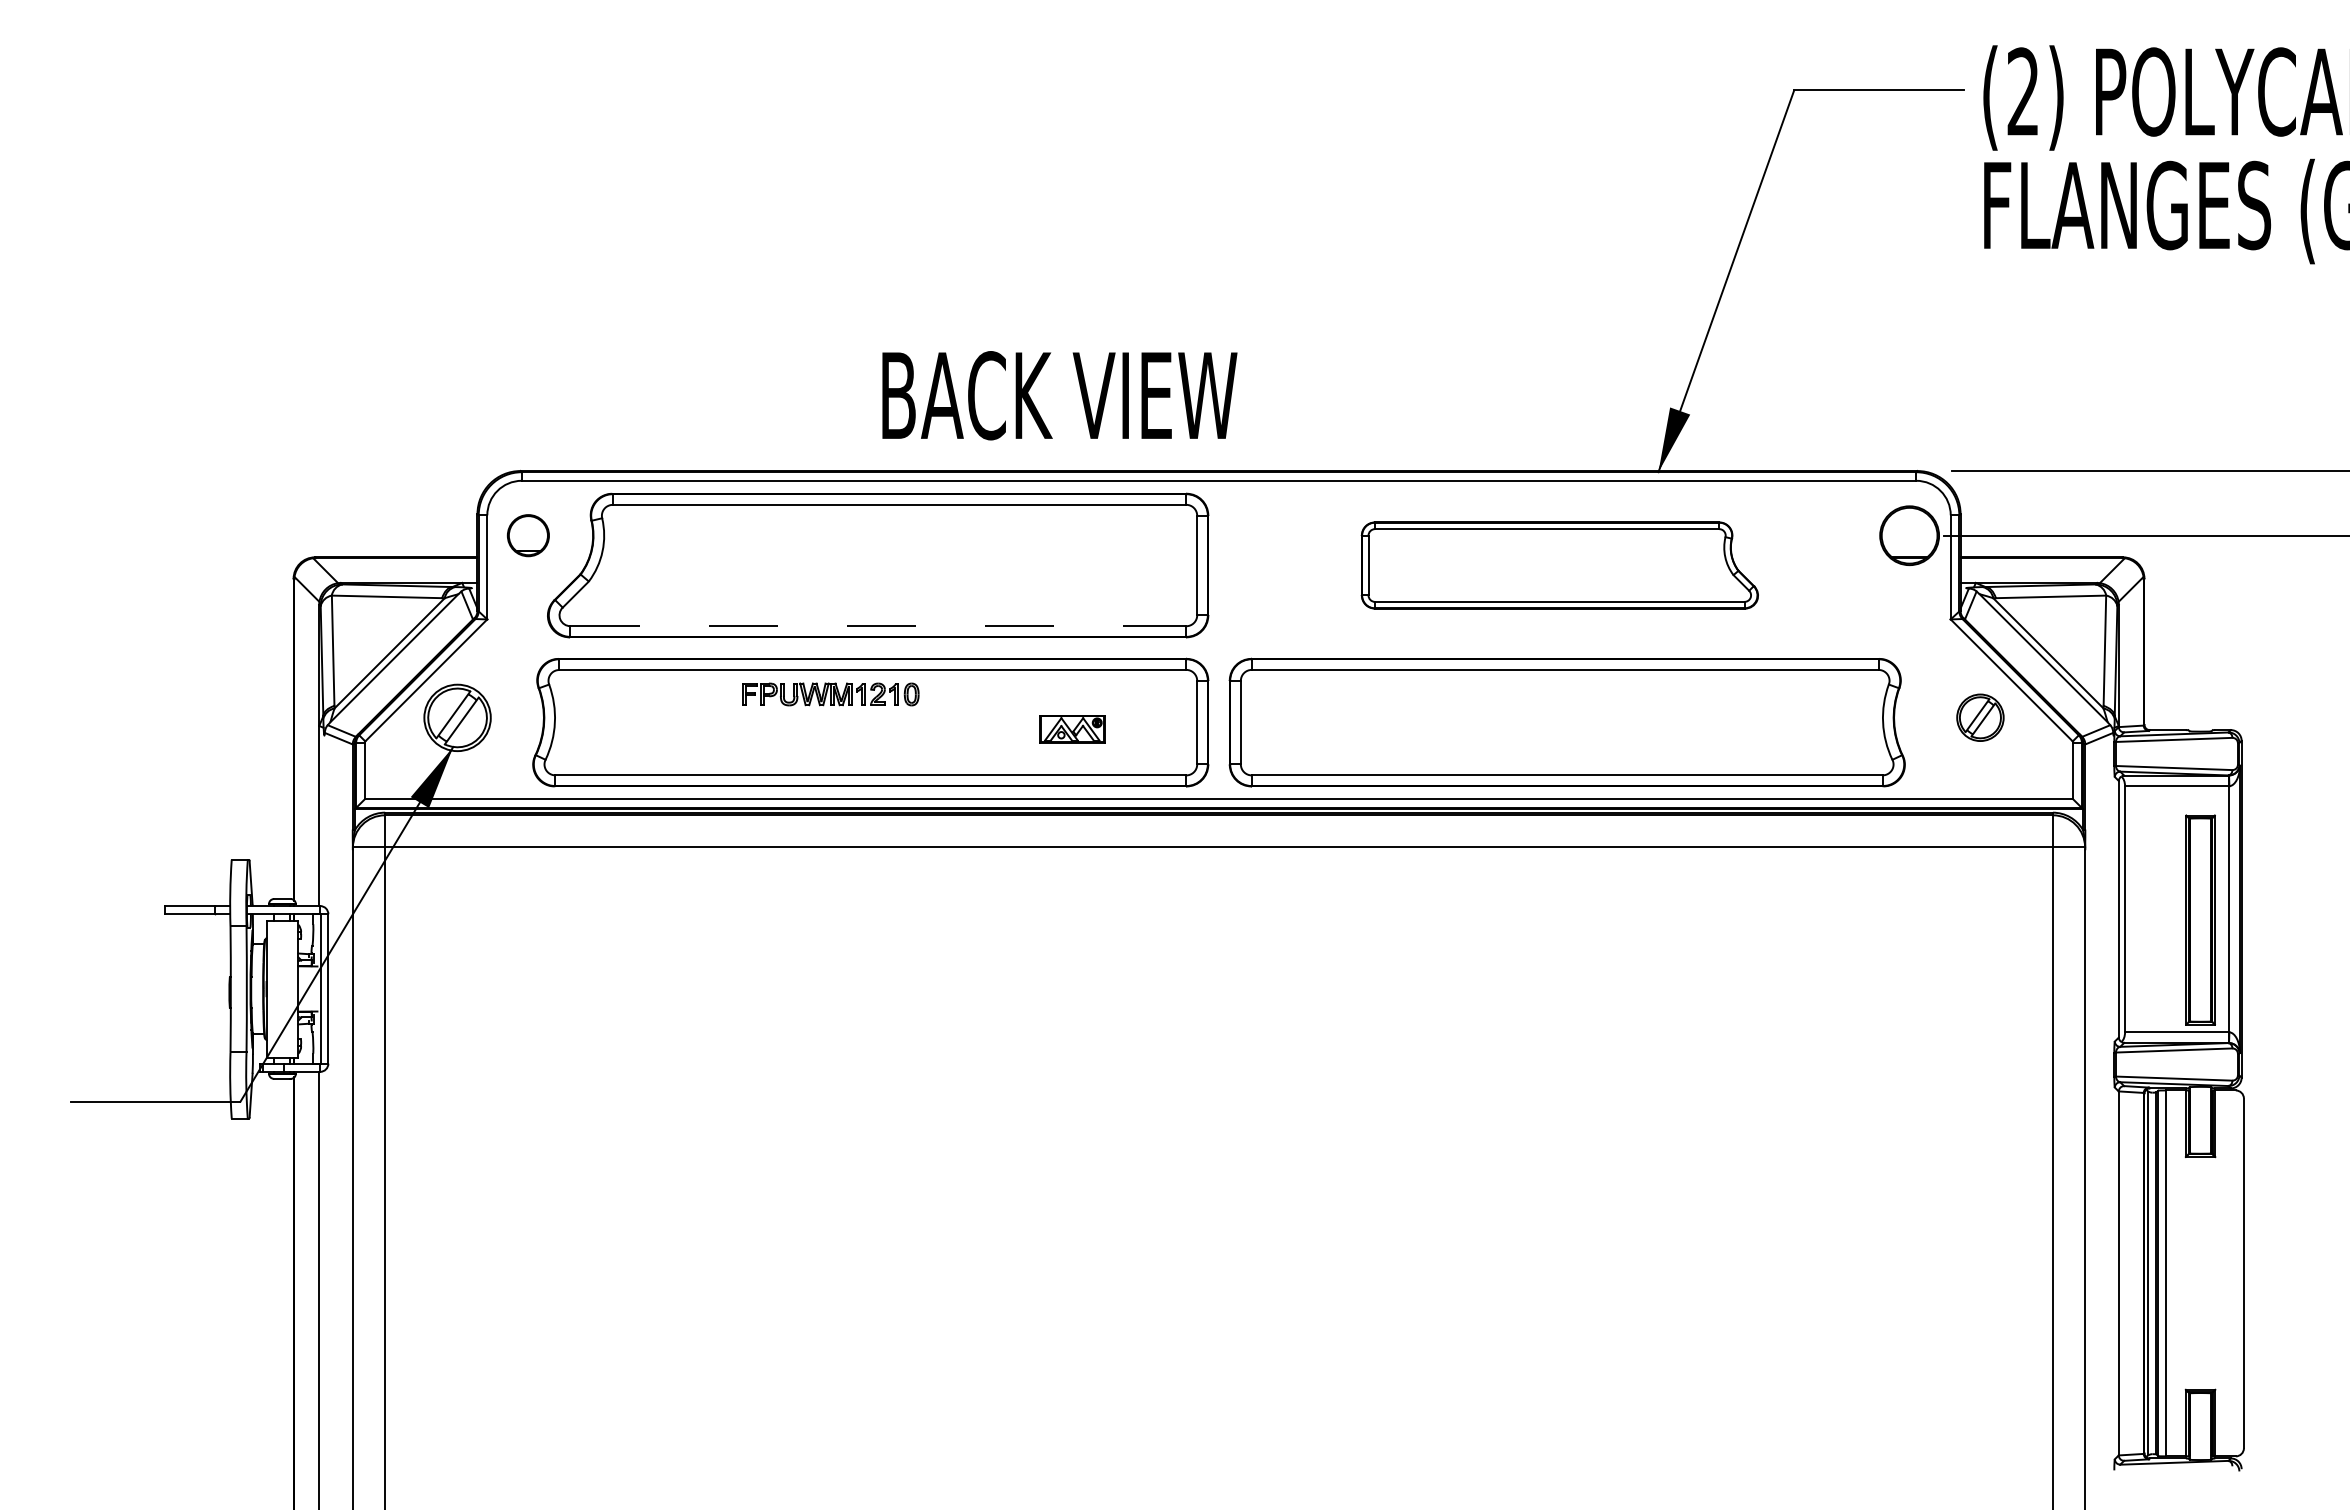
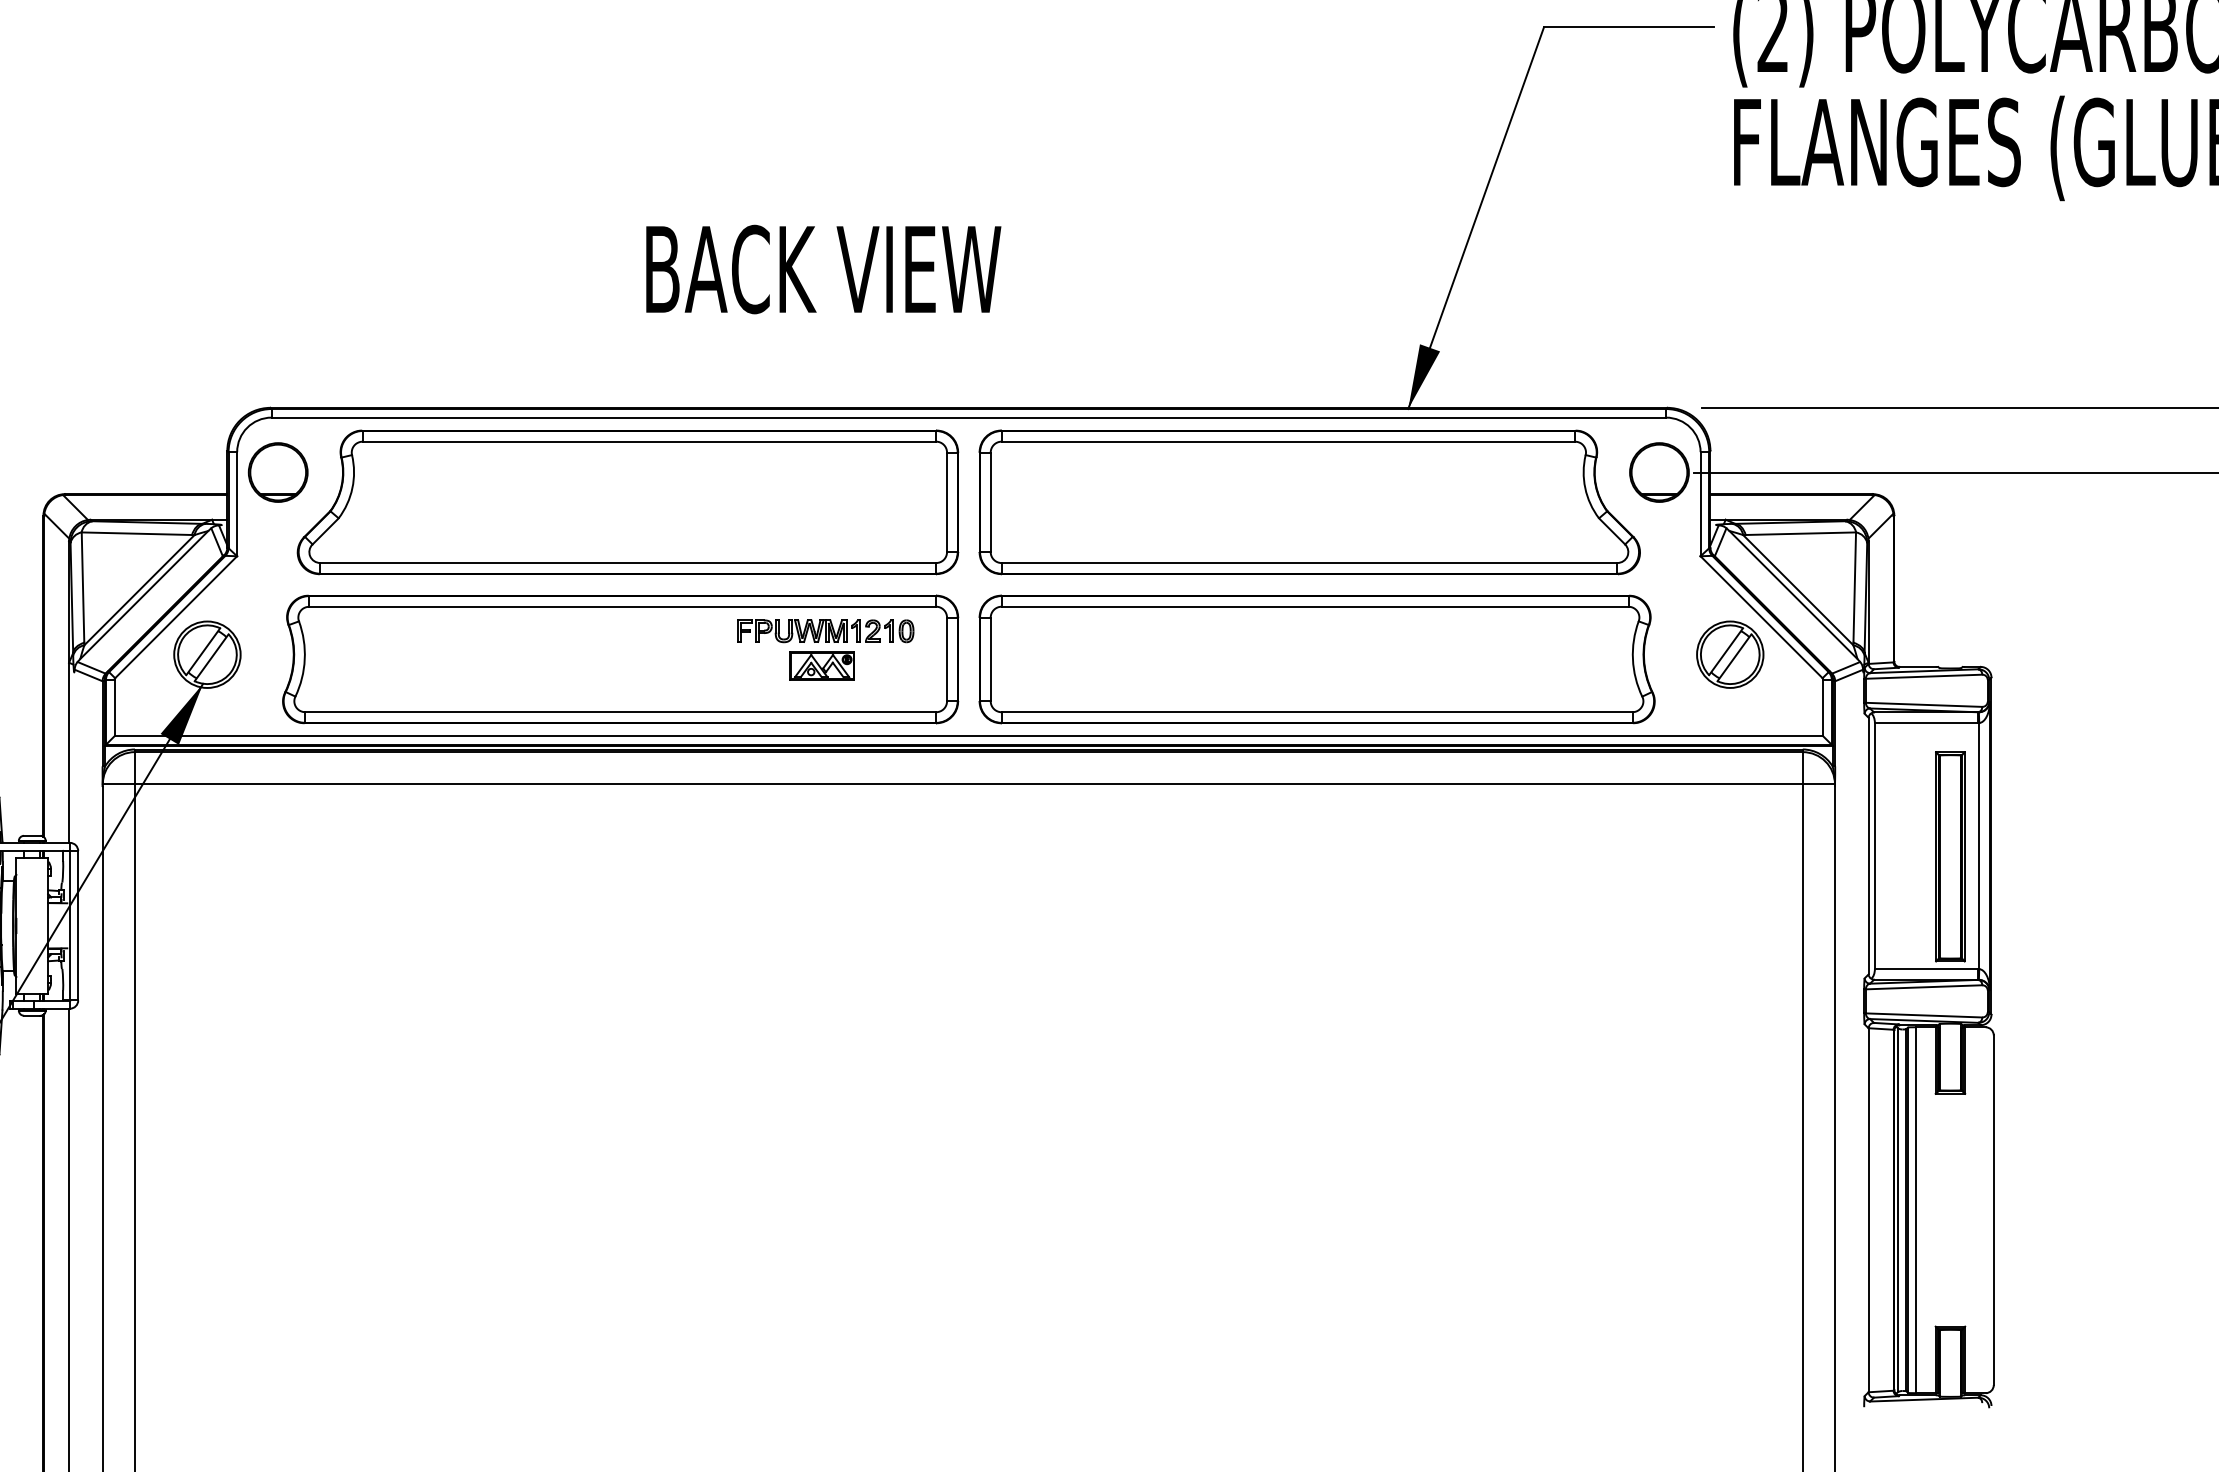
text: (1059, 395) -> (823, 269), moved
part: (528, 535) -> (278, 472), size x1.43
part: (1559, 565) -> (1309, 502), size x1.67
line: (878, 626) -> (628, 563), dashed -> solid
part: (830, 694) -> (825, 631), moved
part: (1980, 717) -> (1730, 654), size x1.43

